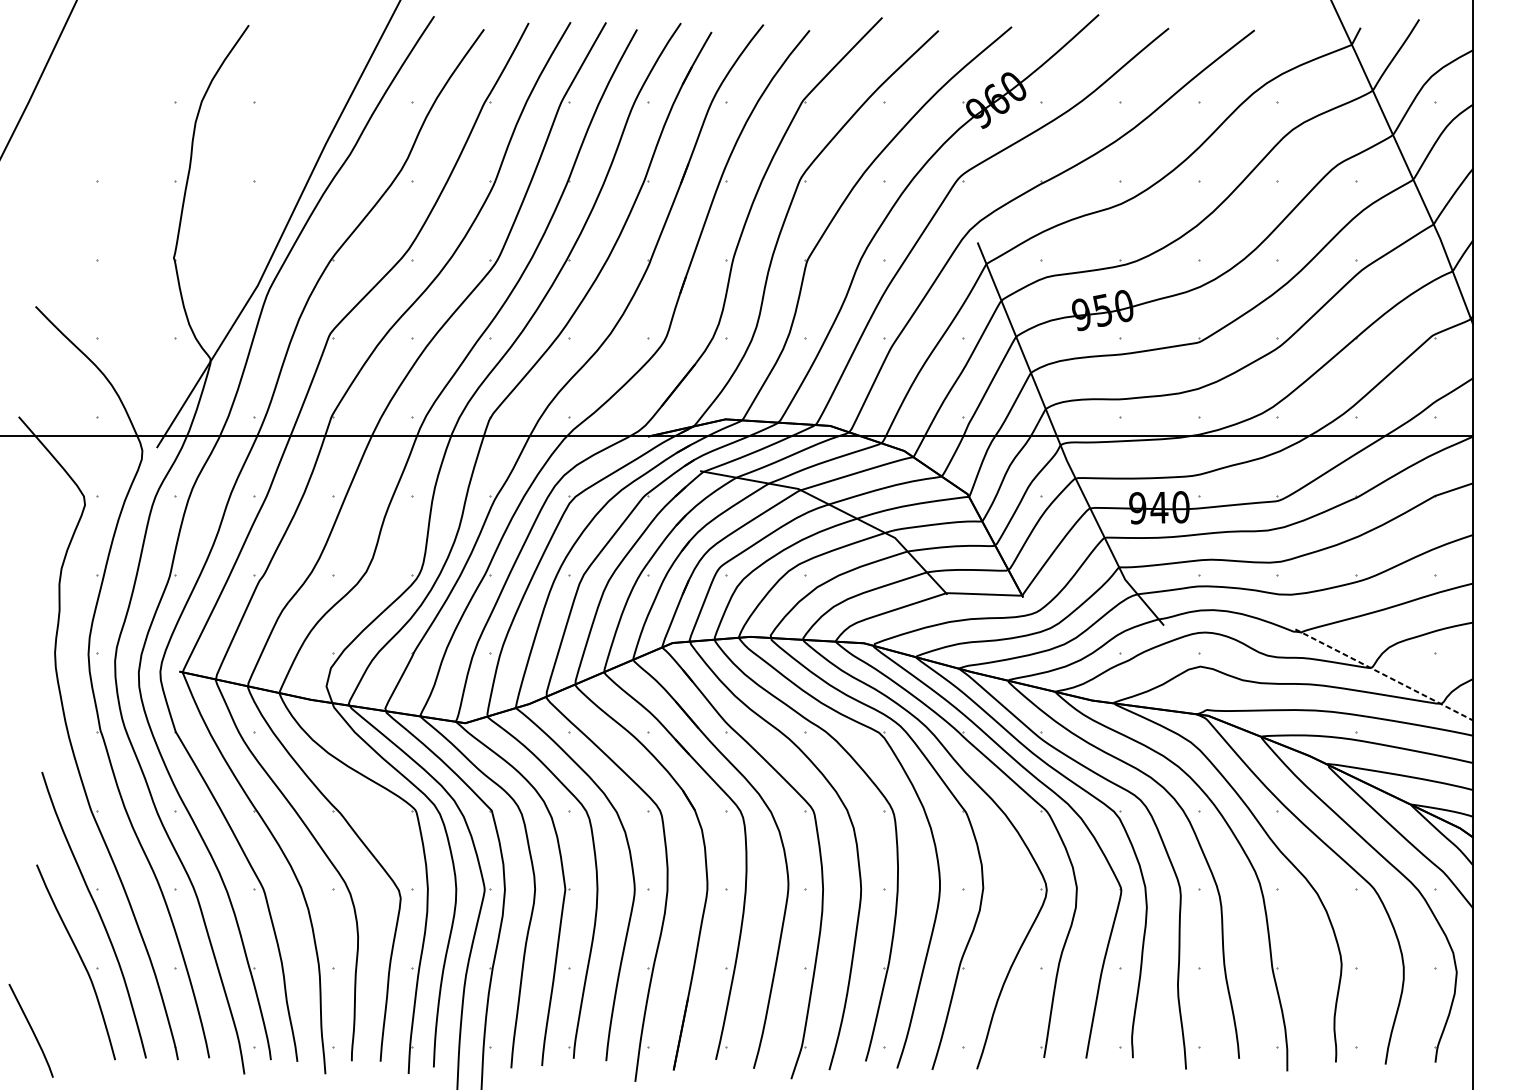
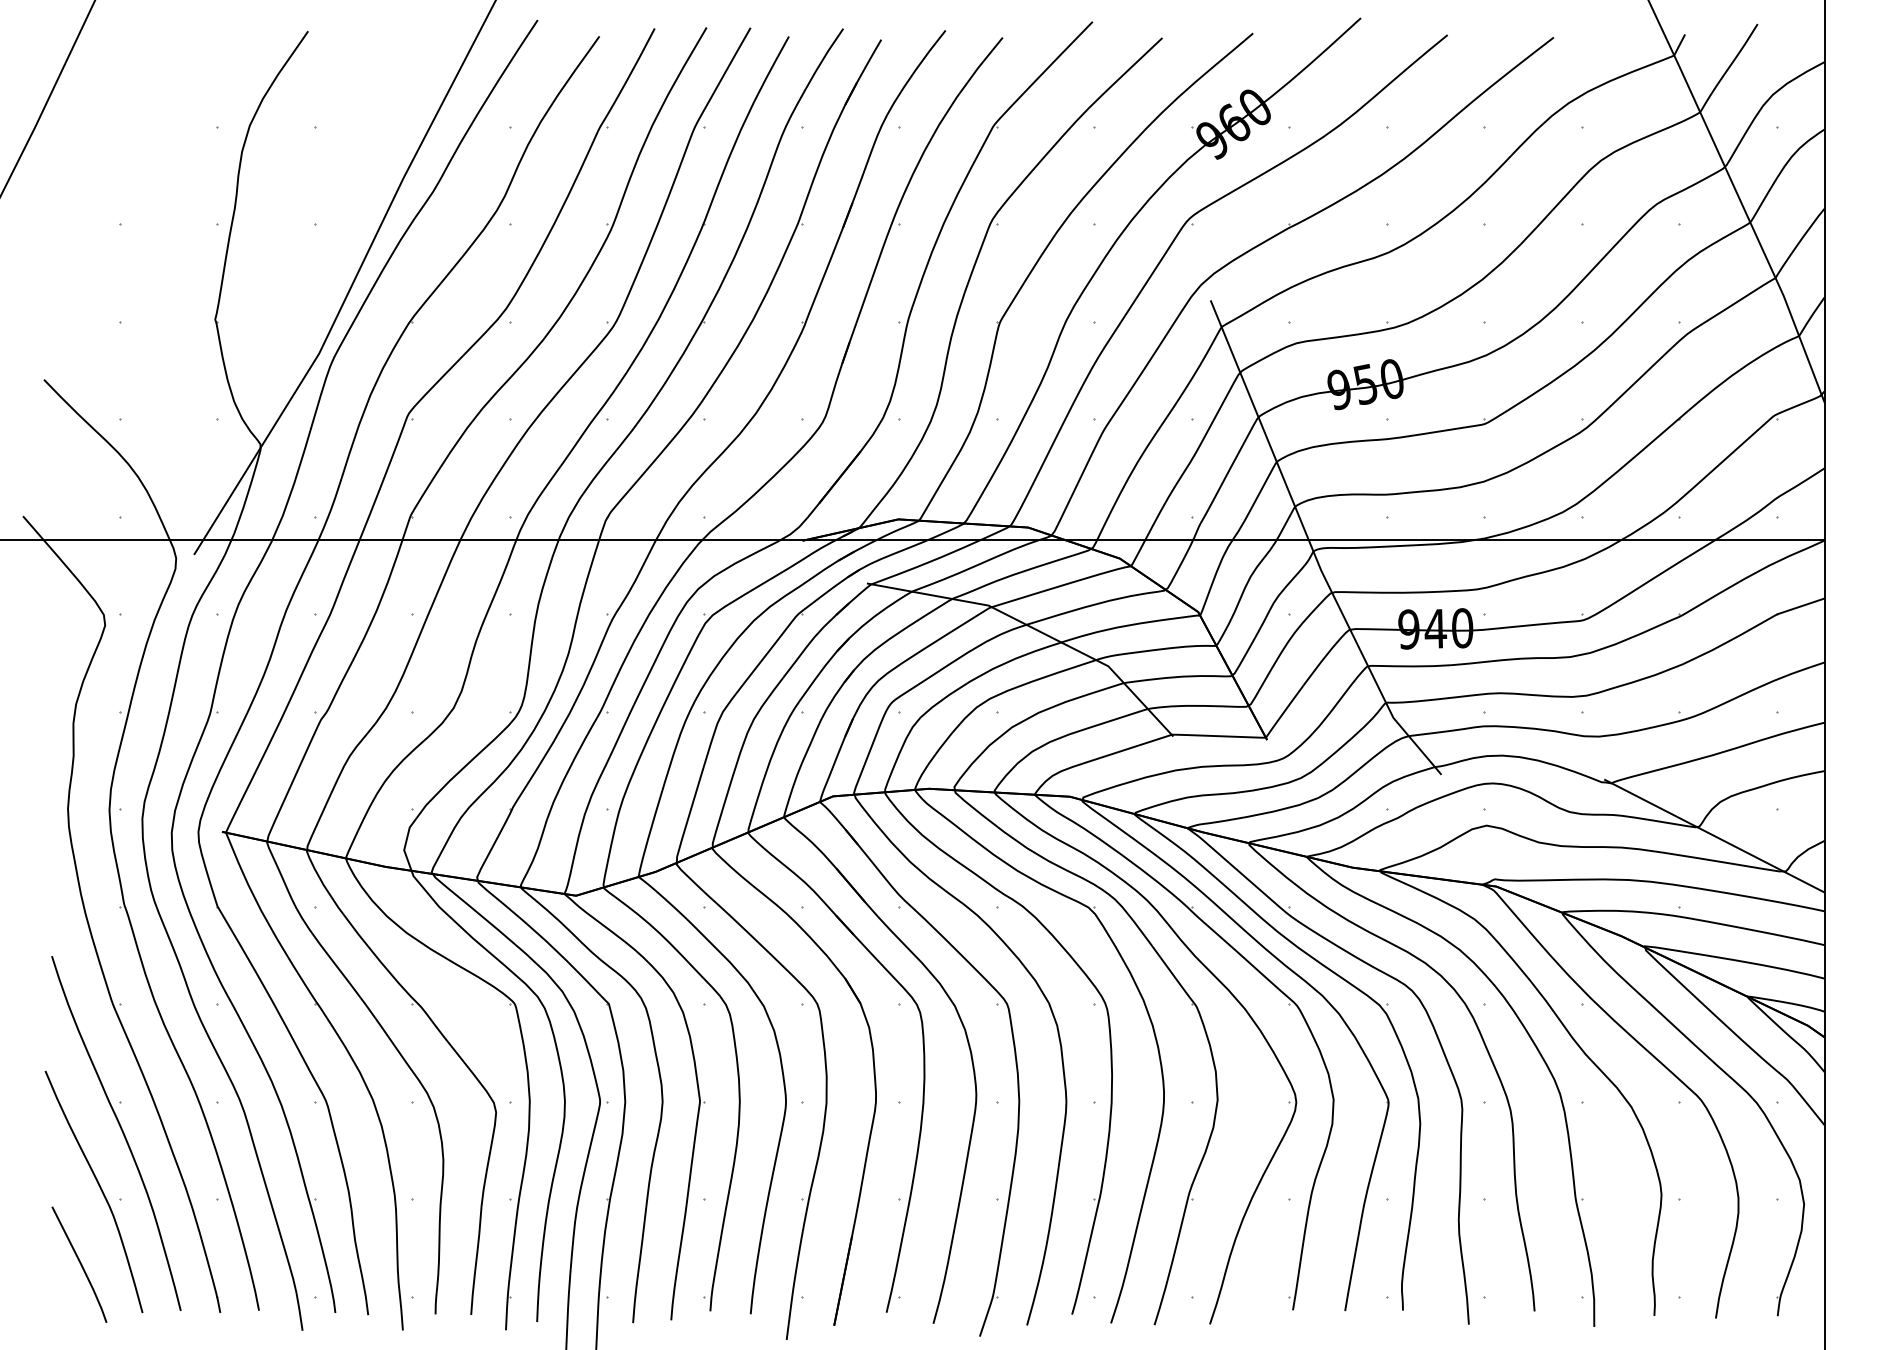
line: (1384, 674) -> (1714, 835), dashed -> solid
line: (31, 1029) -> (79, 1263), moved

